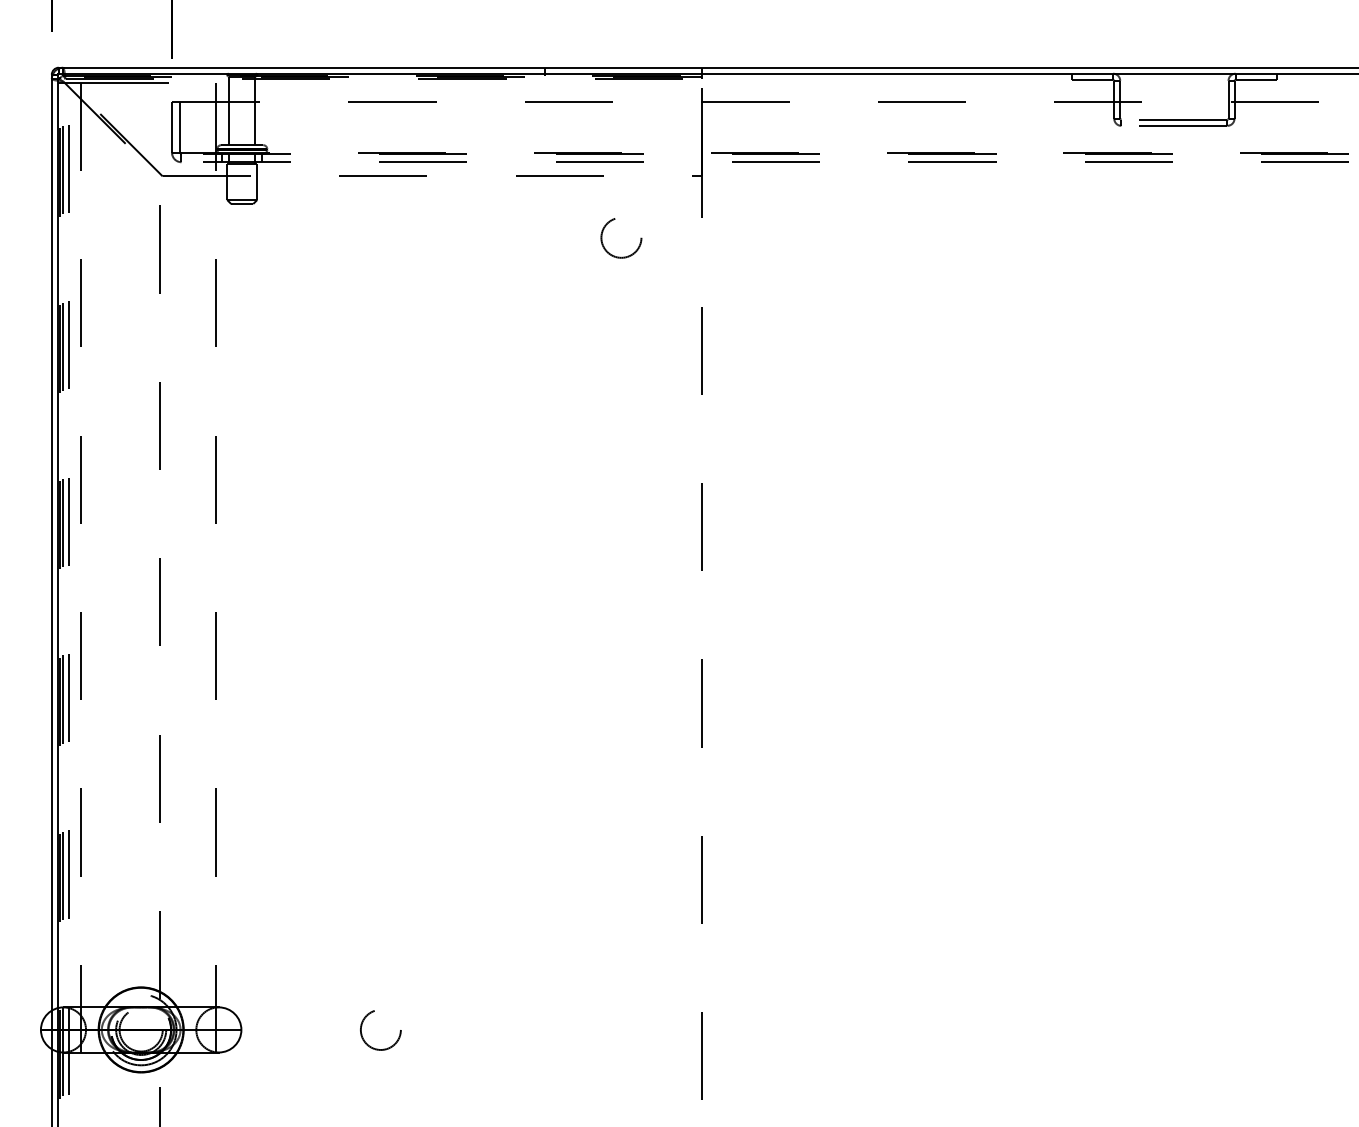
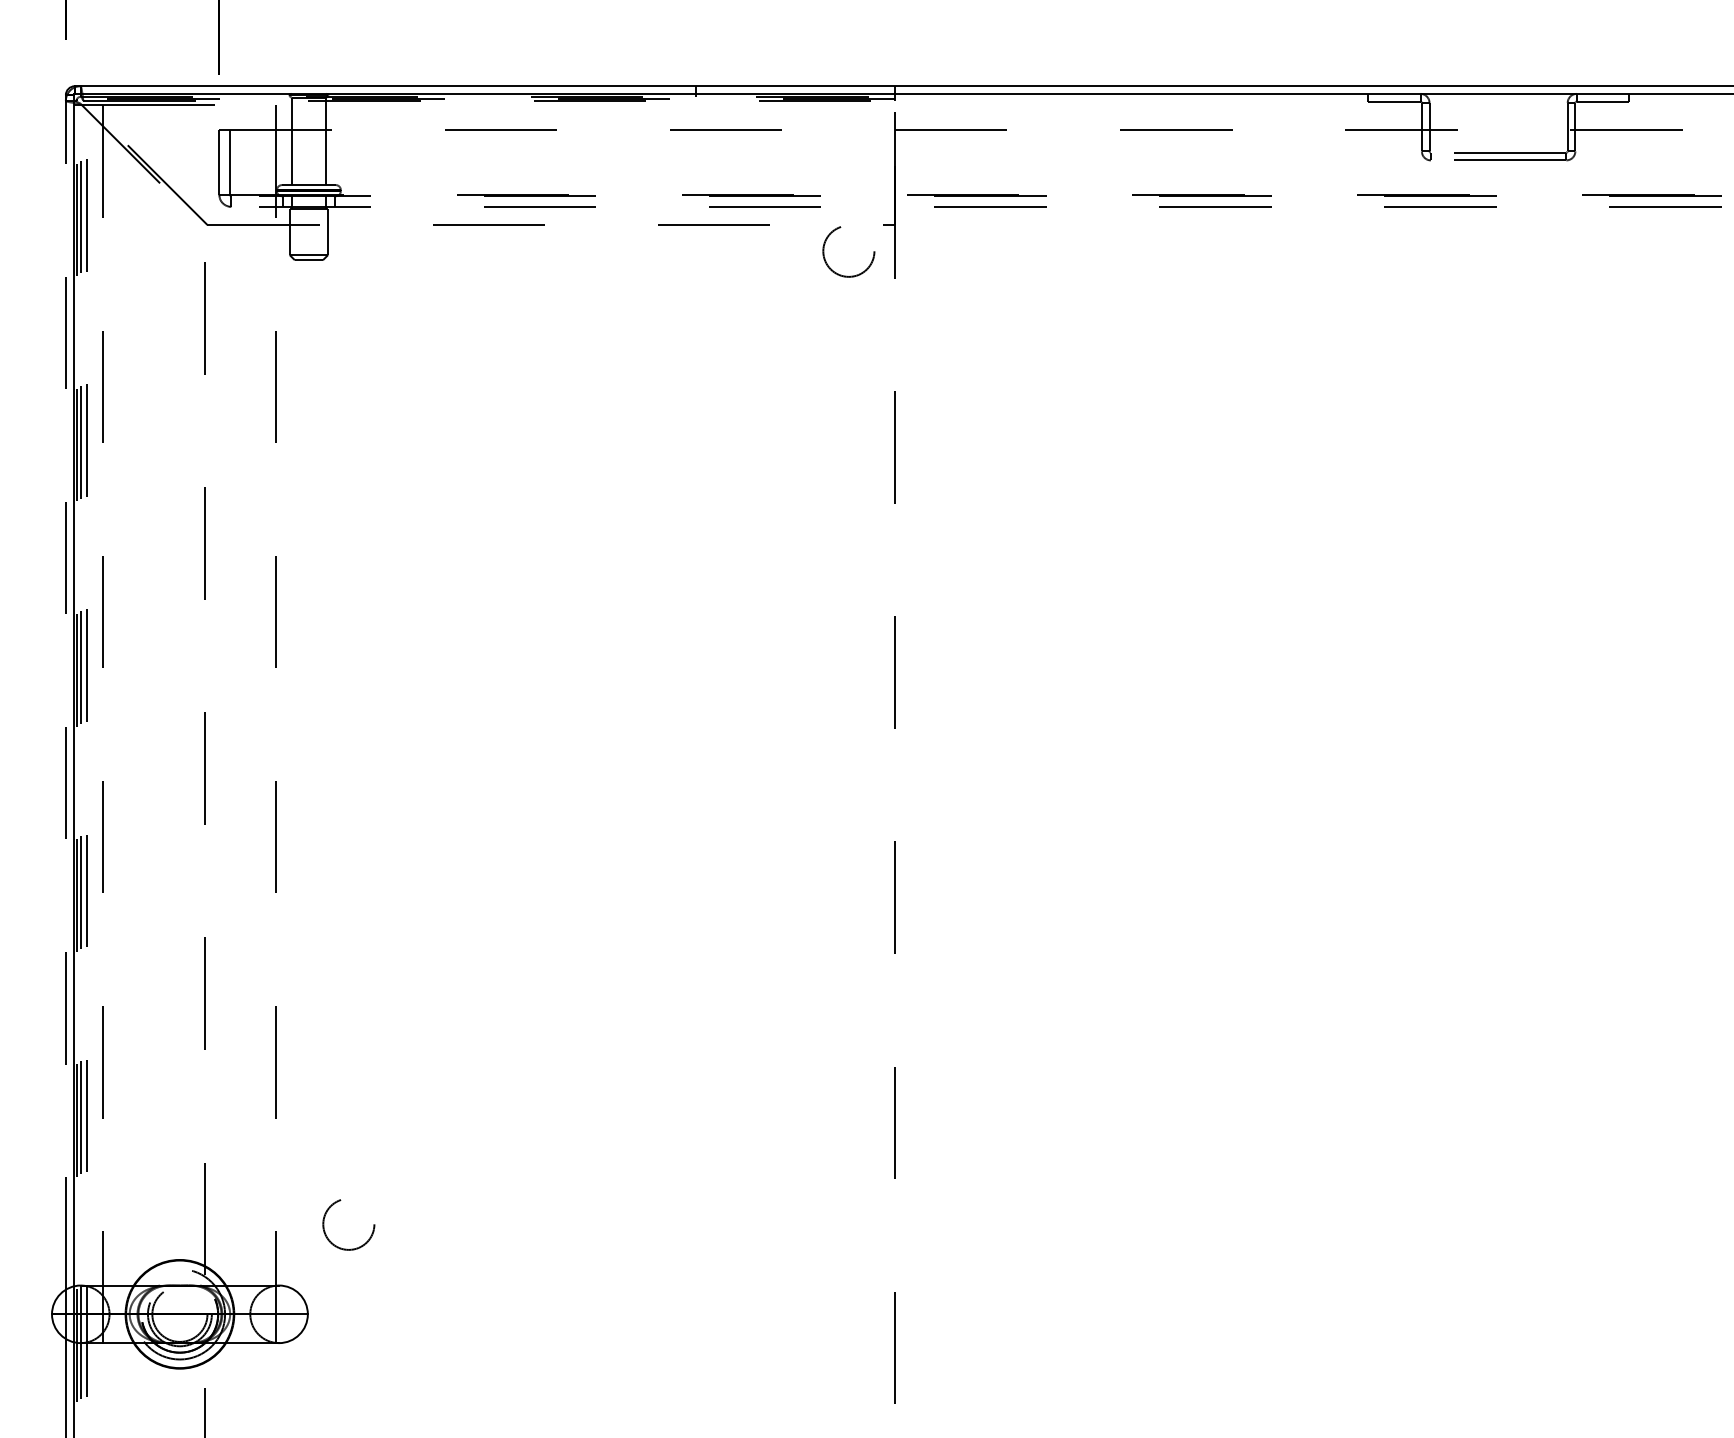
circle: (621, 237) -> (848, 251), moved
line: (51, 541) -> (65, 691), solid -> dashed
circle: (380, 1030) -> (348, 1224), moved

